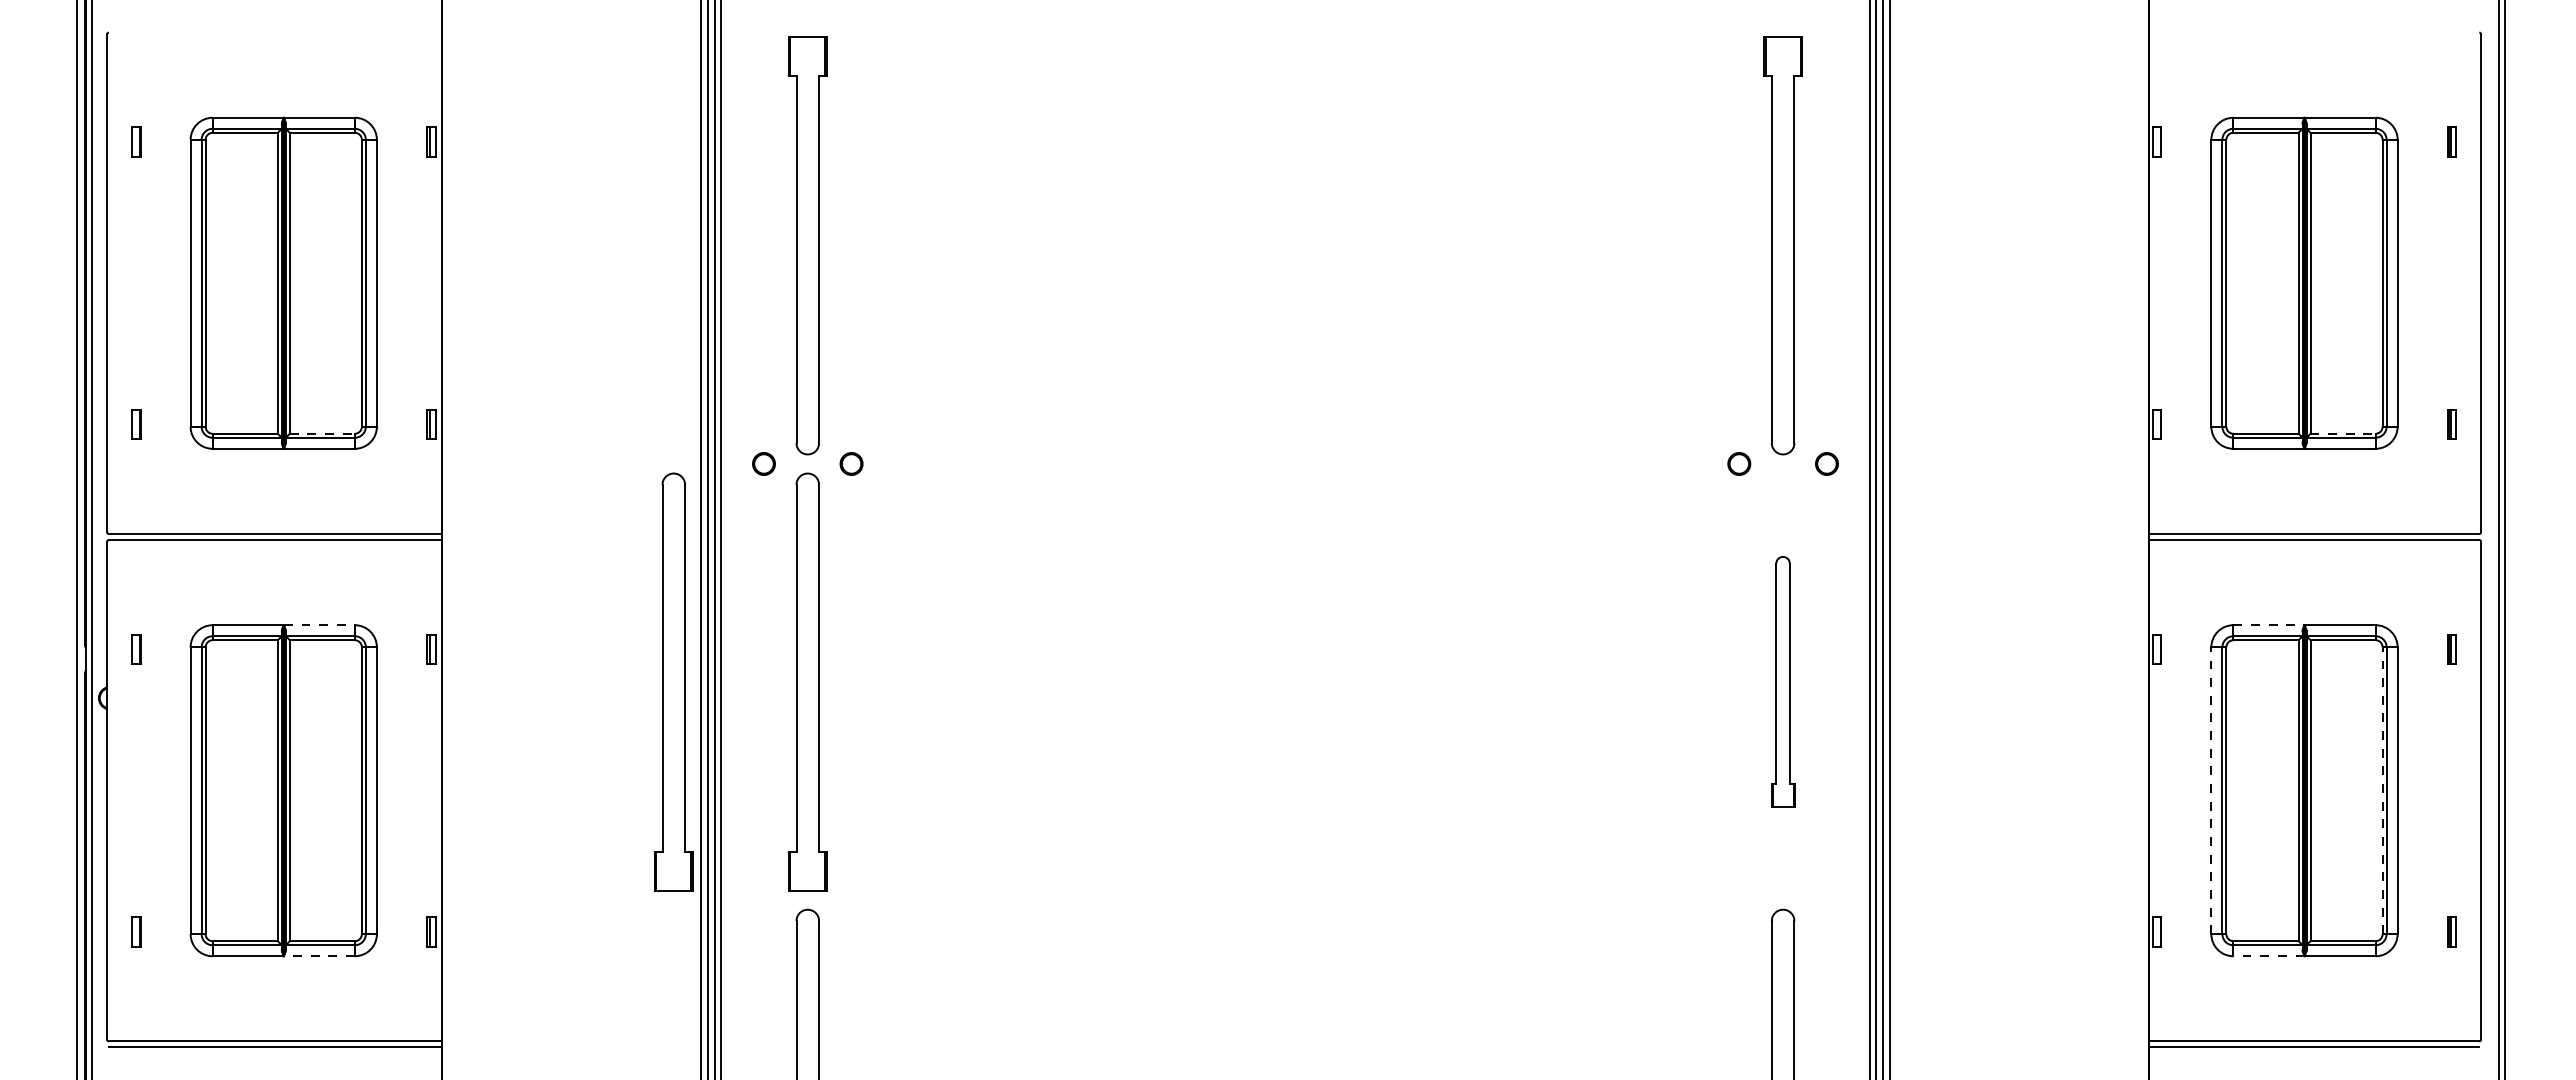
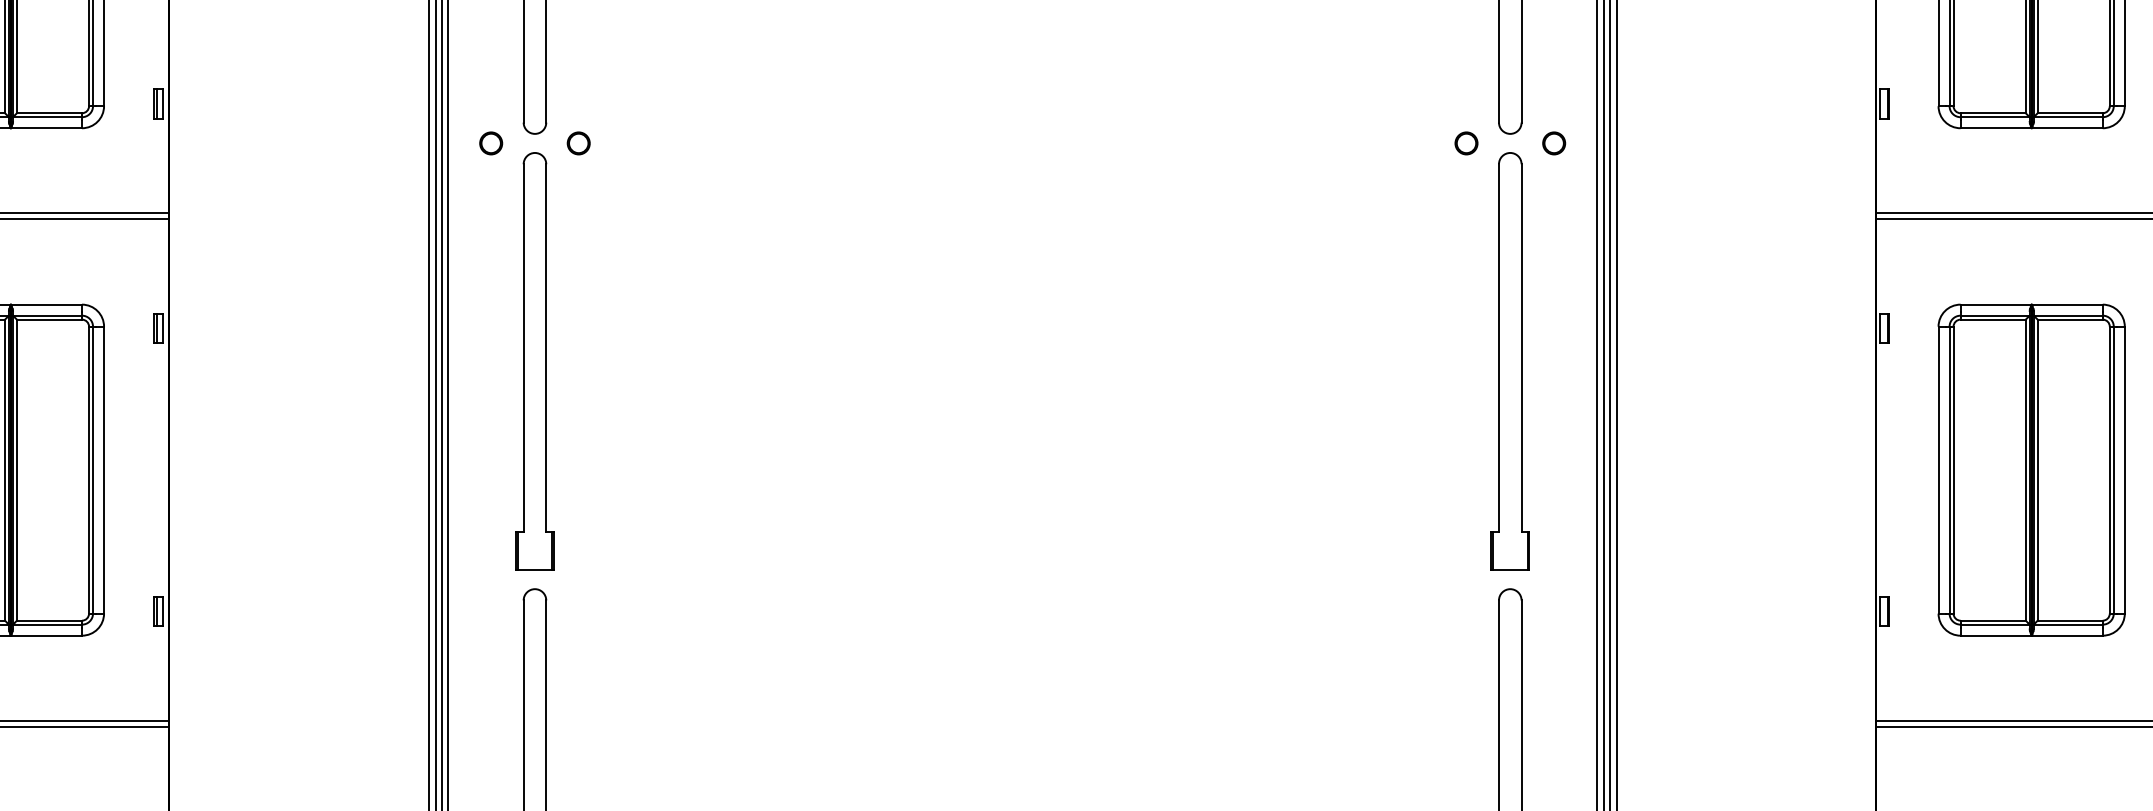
line: (322, 433) -> (49, 112), dashed -> solid
line: (2343, 433) -> (2070, 112), dashed -> solid
line: (319, 625) -> (46, 304), dashed -> solid
line: (2269, 625) -> (1996, 304), dashed -> solid
part: (673, 681) -> (400, 360), removed
part: (1782, 681) -> (1509, 360), size x1.67
line: (2211, 790) -> (1938, 469), dashed -> solid
line: (2382, 790) -> (2109, 469), dashed -> solid
line: (318, 956) -> (45, 635), dashed -> solid
line: (2268, 956) -> (1995, 635), dashed -> solid

